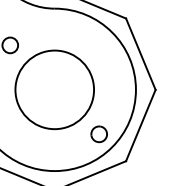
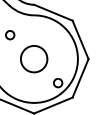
circle: (53, 88) -> (33, 58), size x0.62

